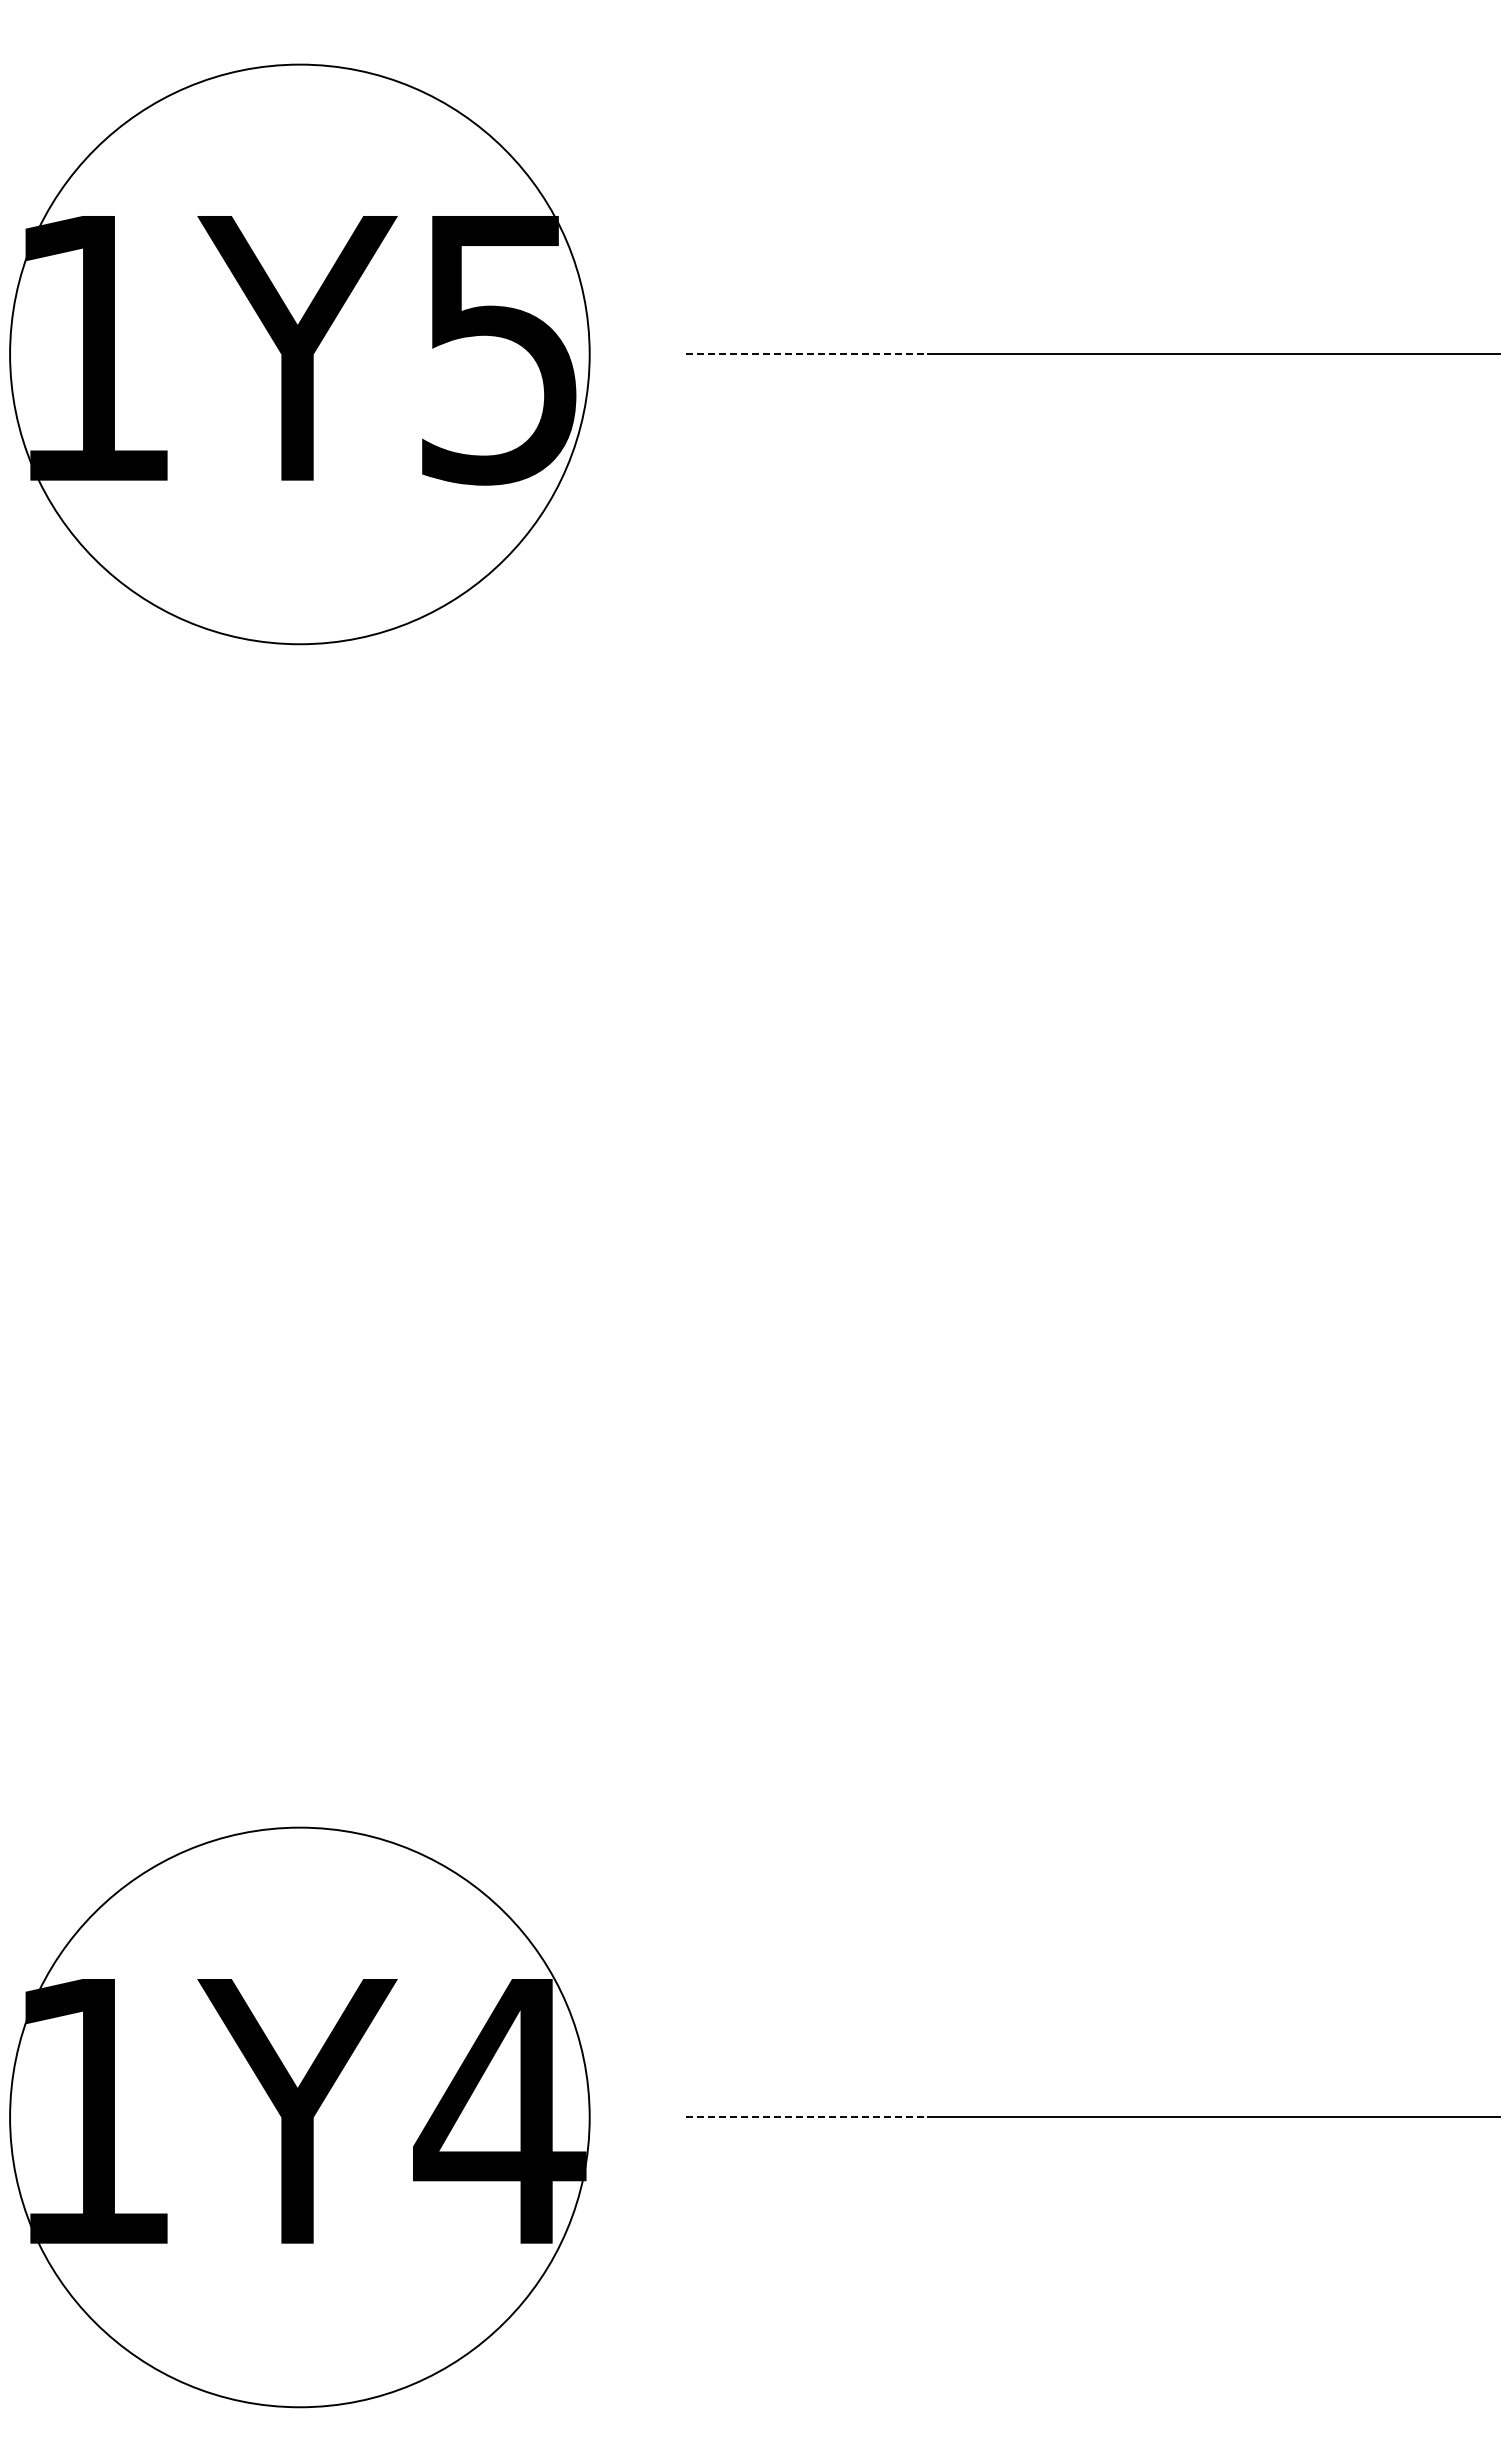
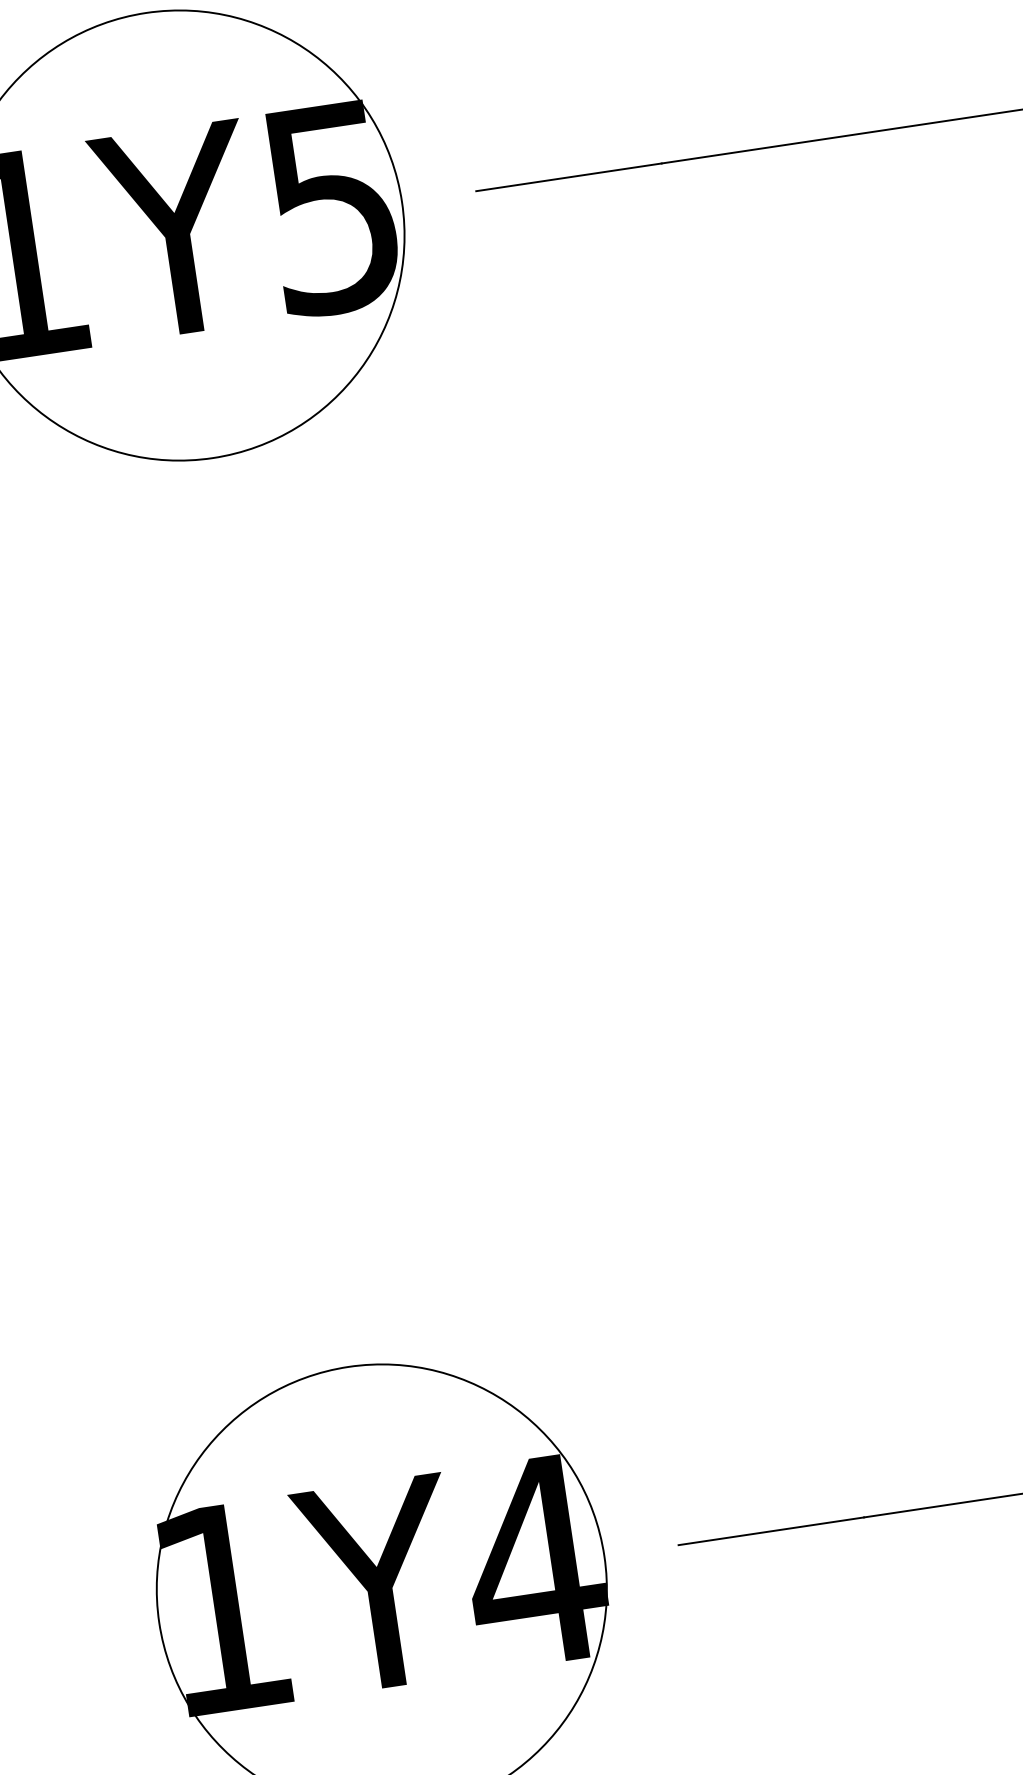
line: (807, 354) -> (569, 177), dashed -> solid
line: (807, 2117) -> (771, 1531), dashed -> solid

